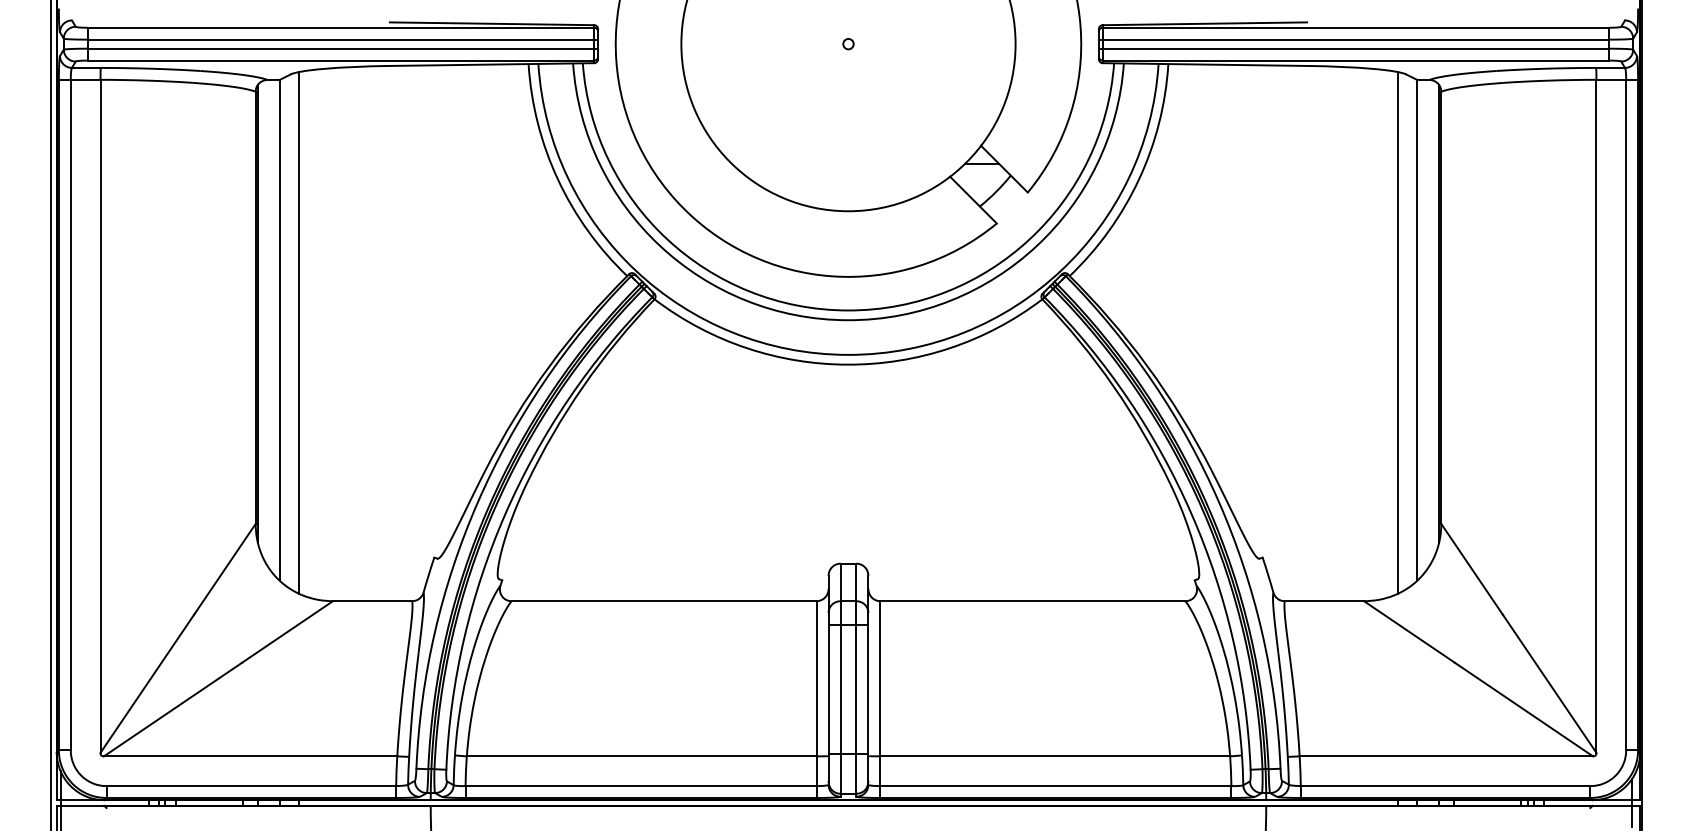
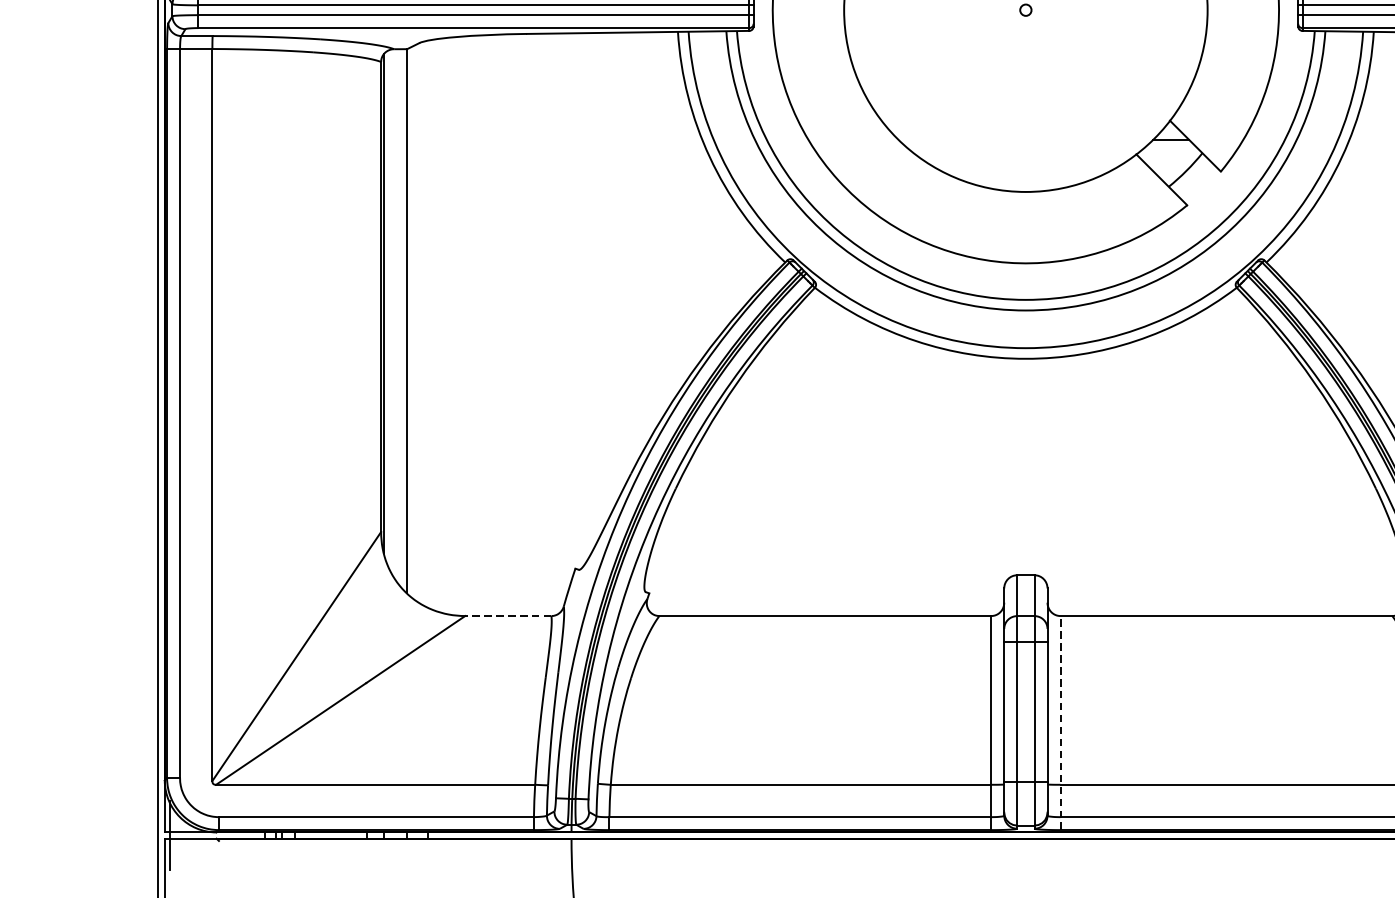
line: (299, 332) -> (428, 323), removed
line: (372, 601) -> (508, 616), solid -> dashed
line: (880, 699) -> (1060, 722), solid -> dashed

